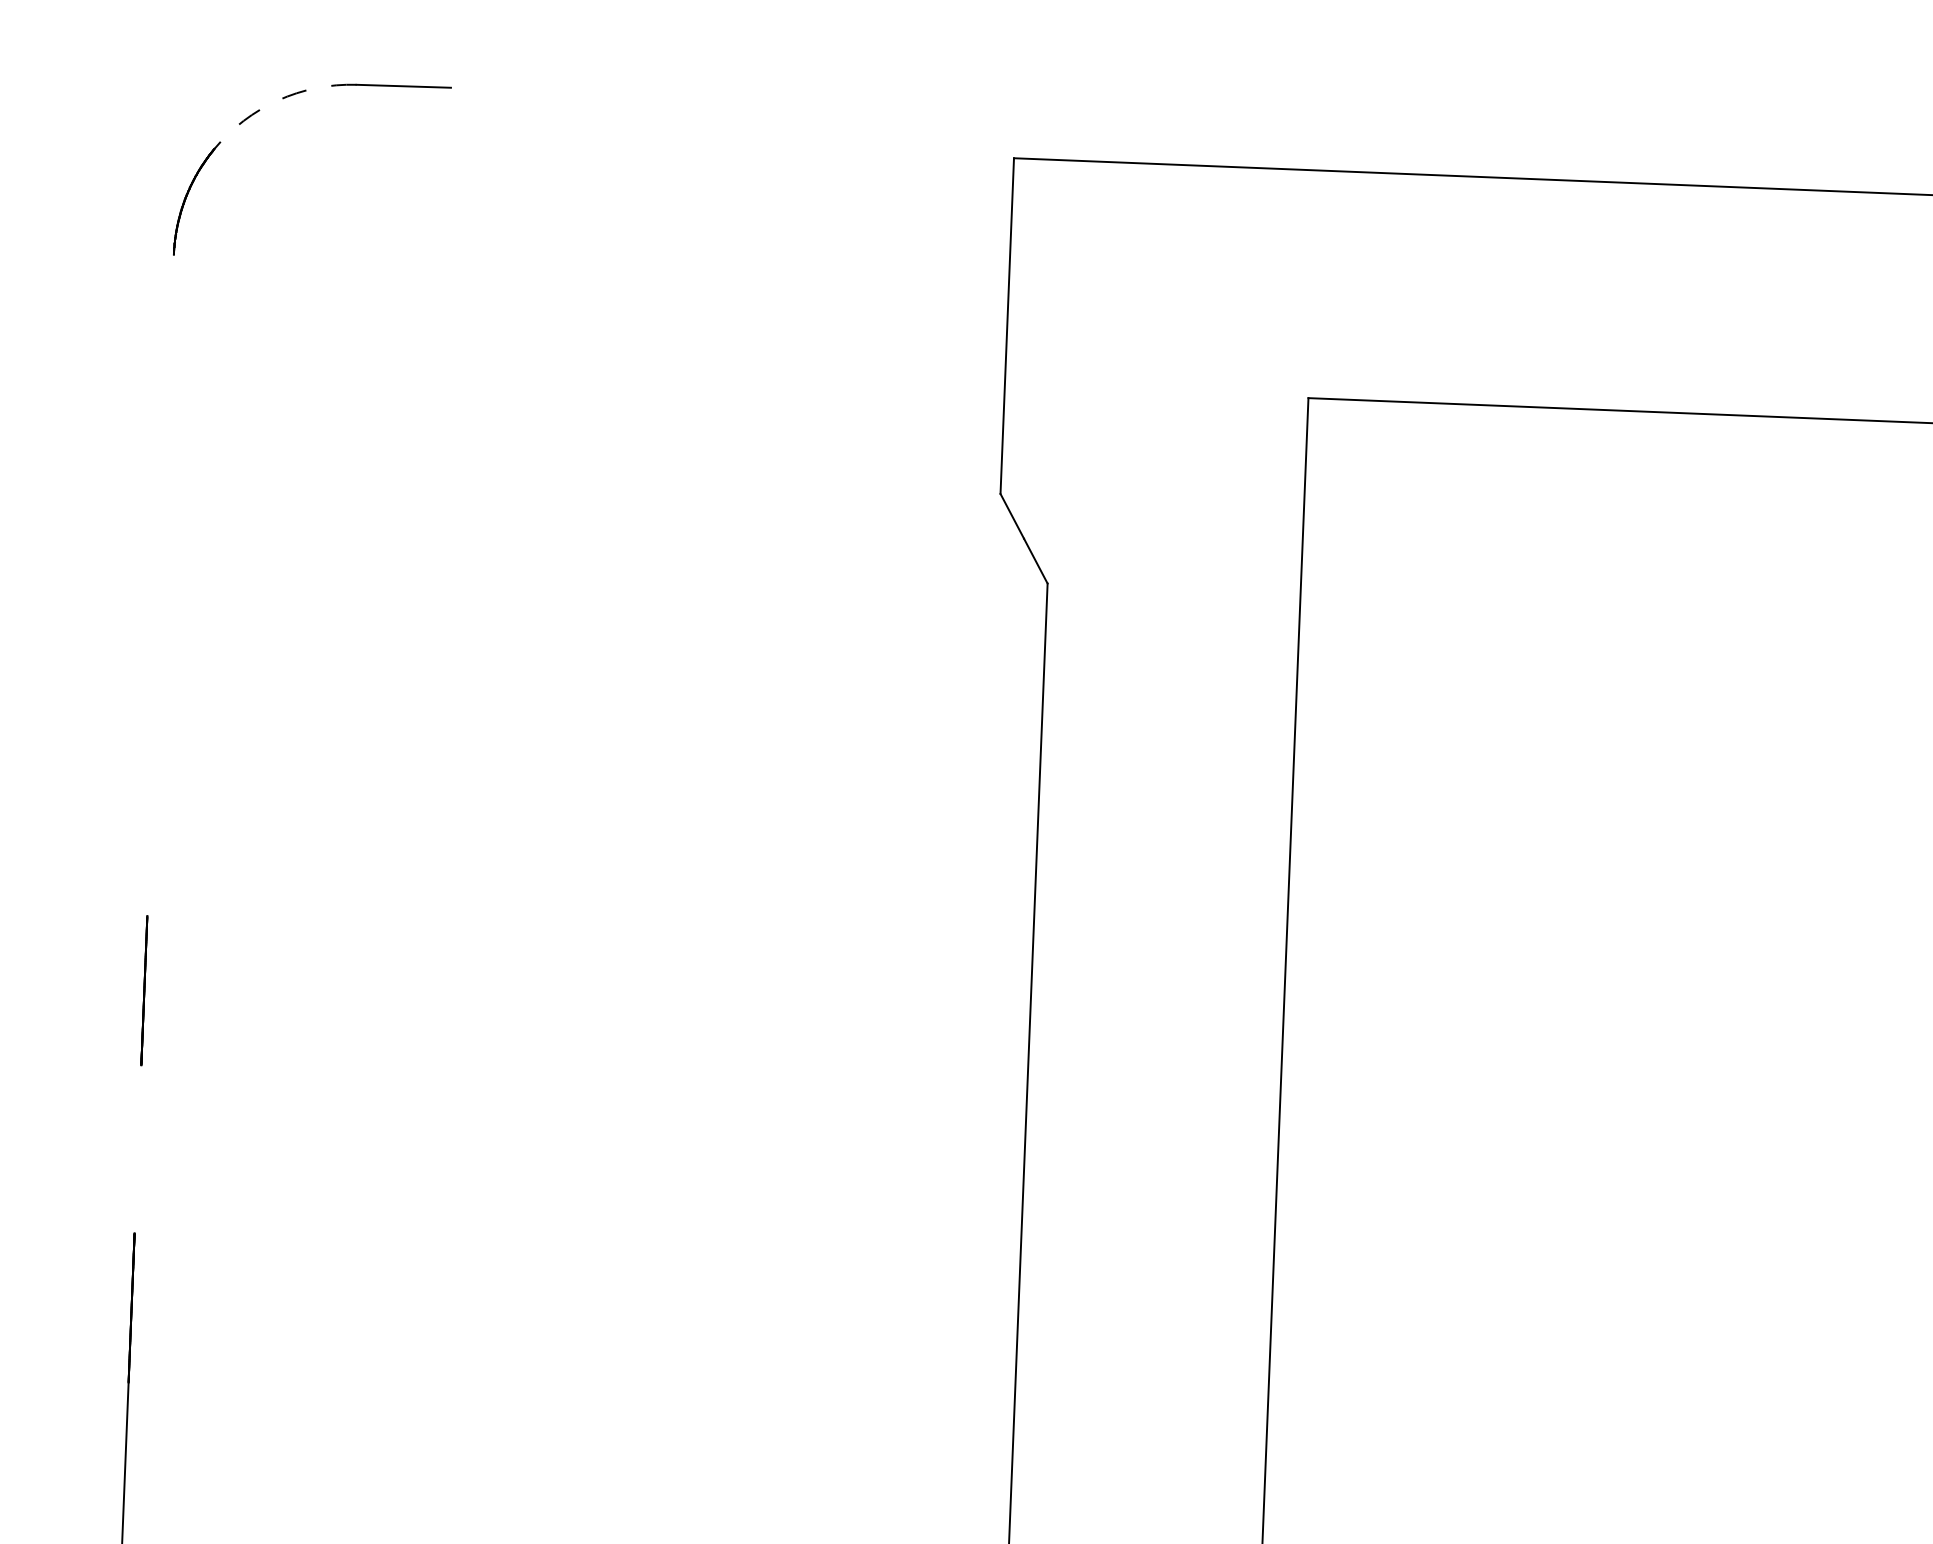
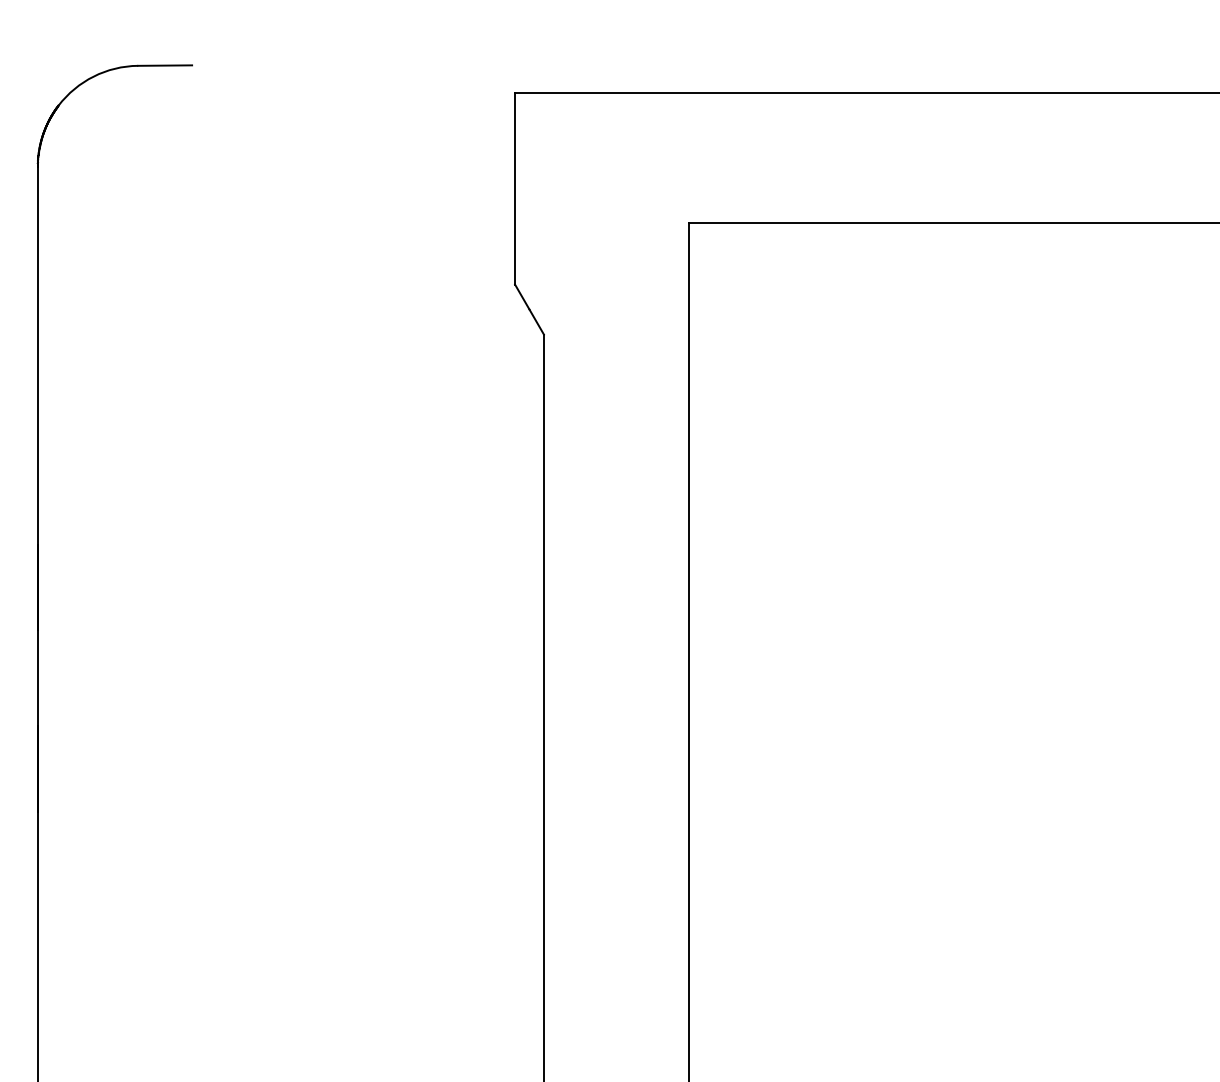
arc: (277, 100) -> (93, 76), dashed -> solid
line: (160, 584) -> (37, 355), added
line: (137, 1149) -> (37, 678), added

